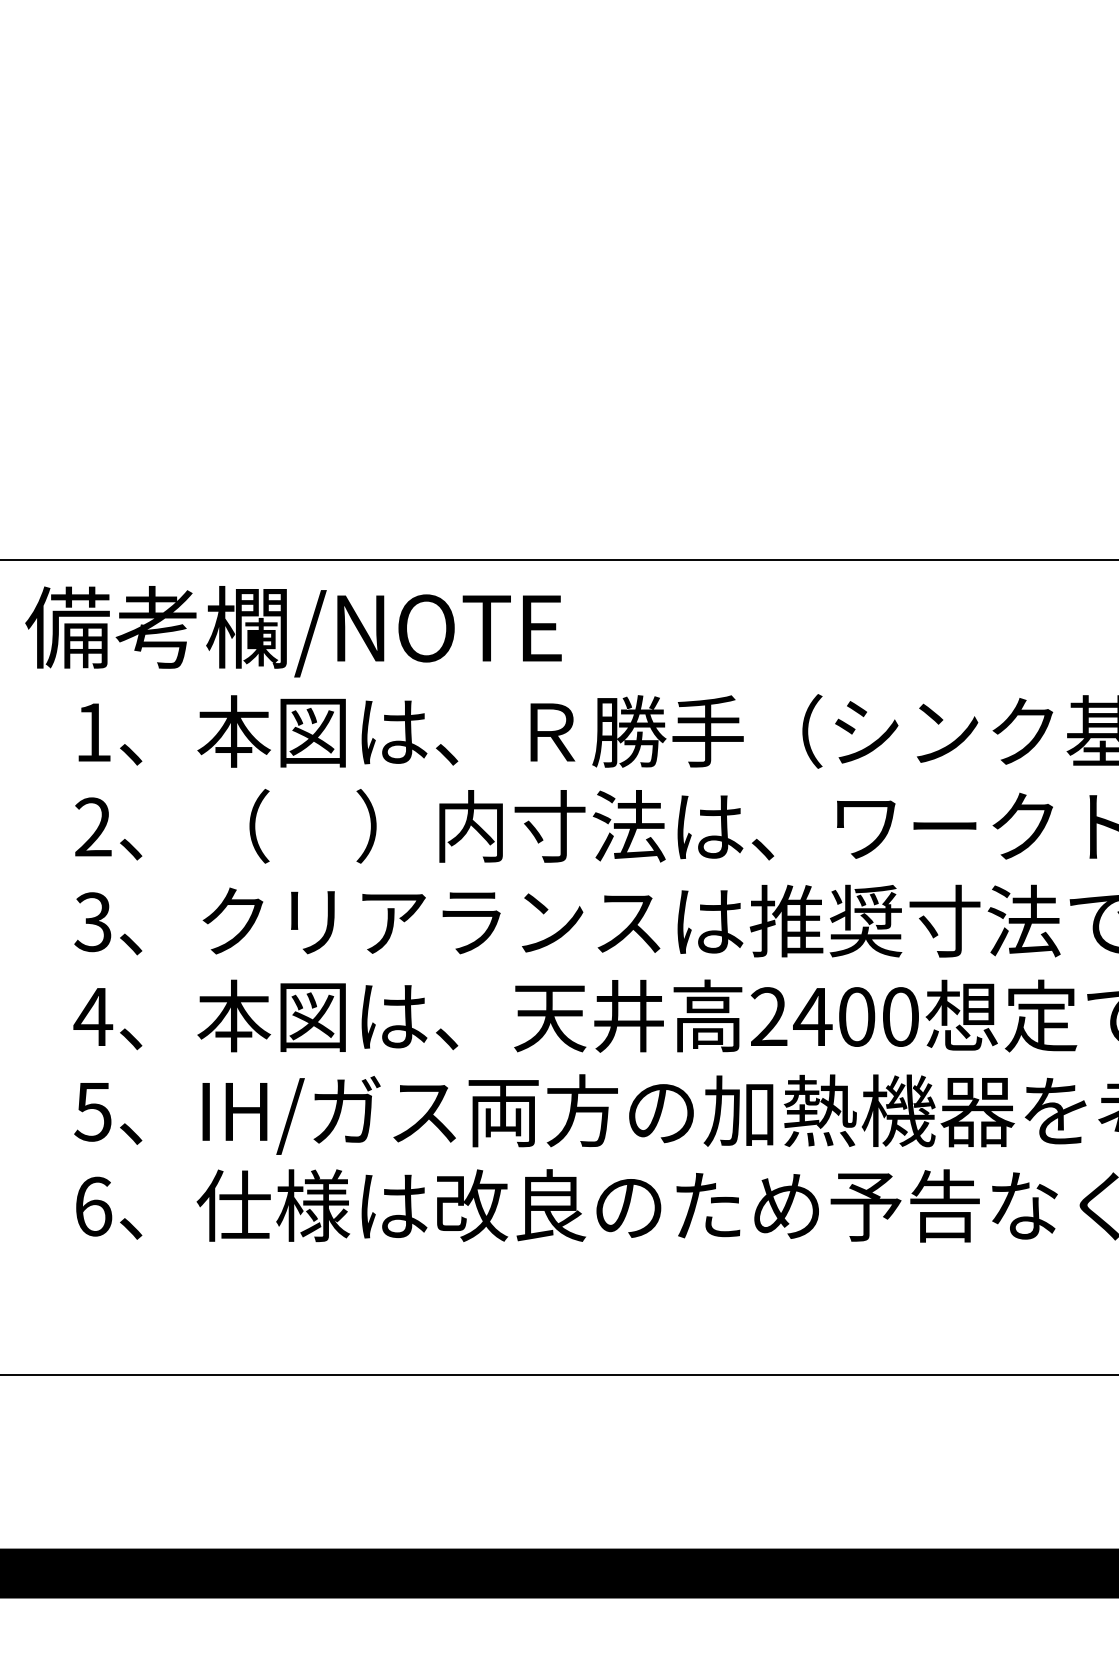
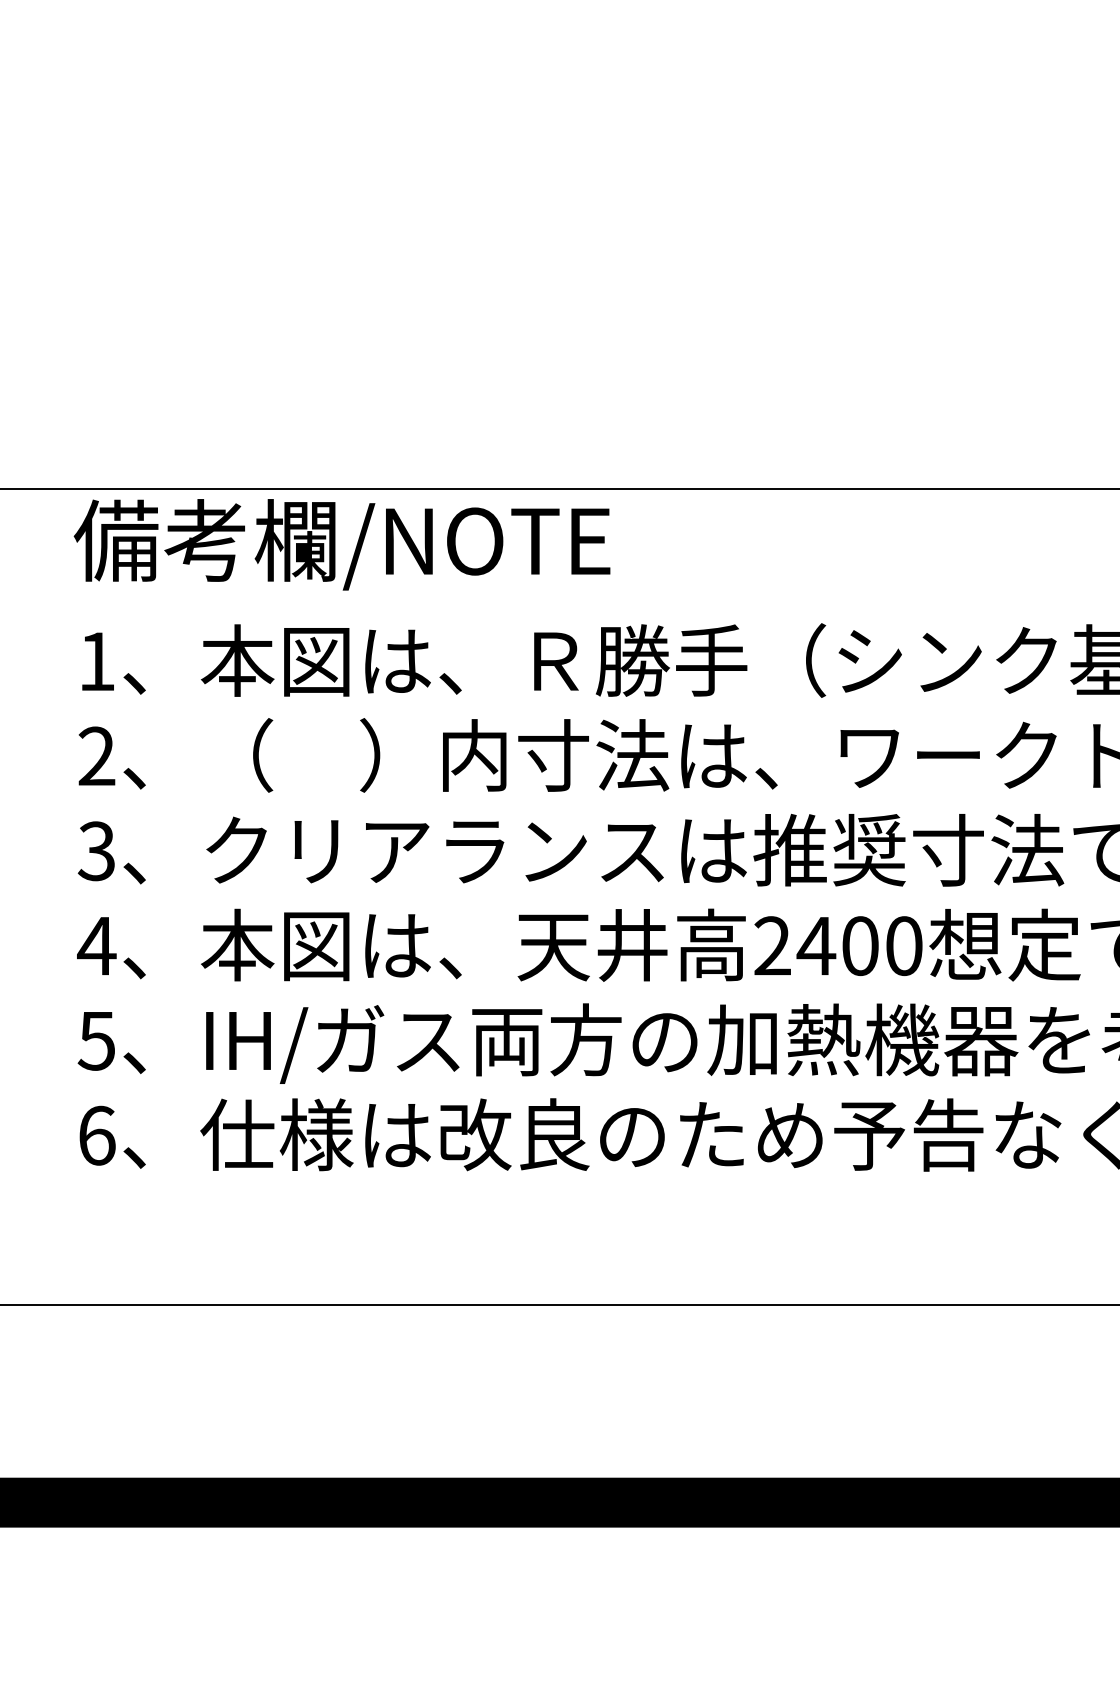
text: (292, 631) -> (341, 544), moved

